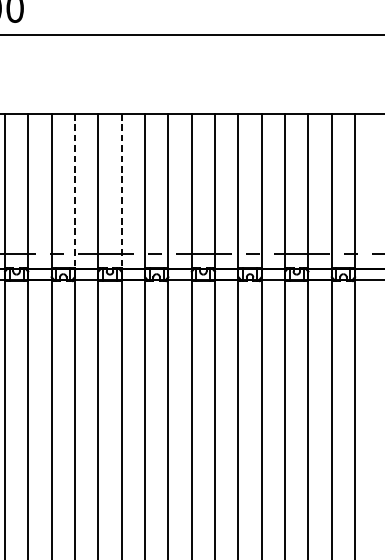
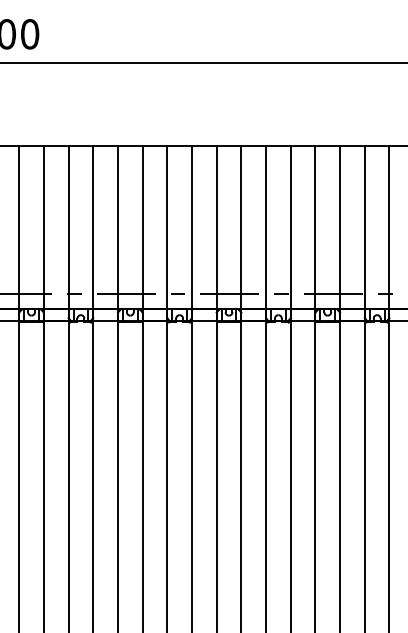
line: (121, 191) -> (142, 227), dashed -> solid
line: (75, 195) -> (93, 232), dashed -> solid

